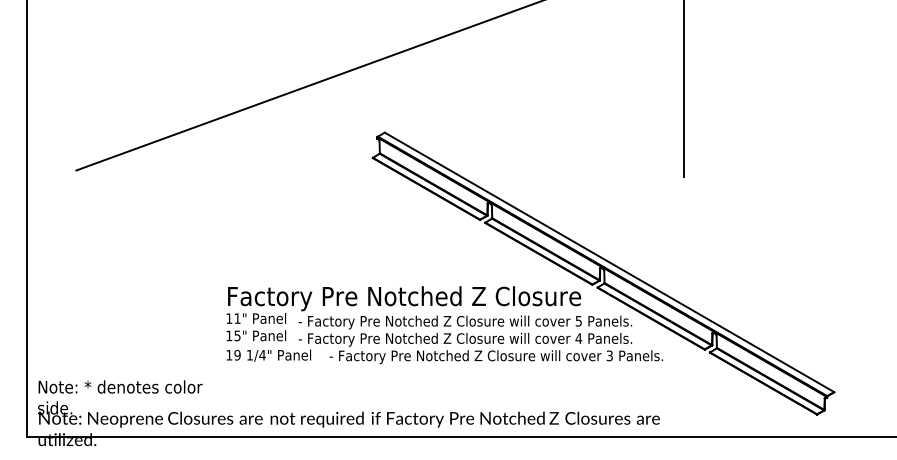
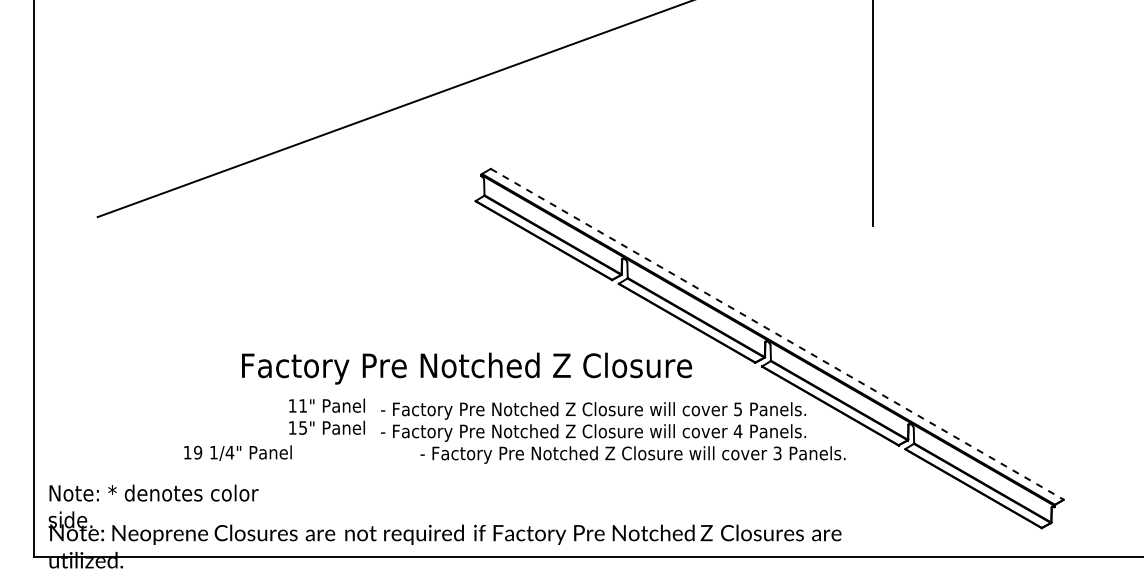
line: (609, 262) -> (777, 334), solid -> dashed
text: (404, 298) -> (466, 368), moved
text: (268, 355) -> (237, 452), moved

